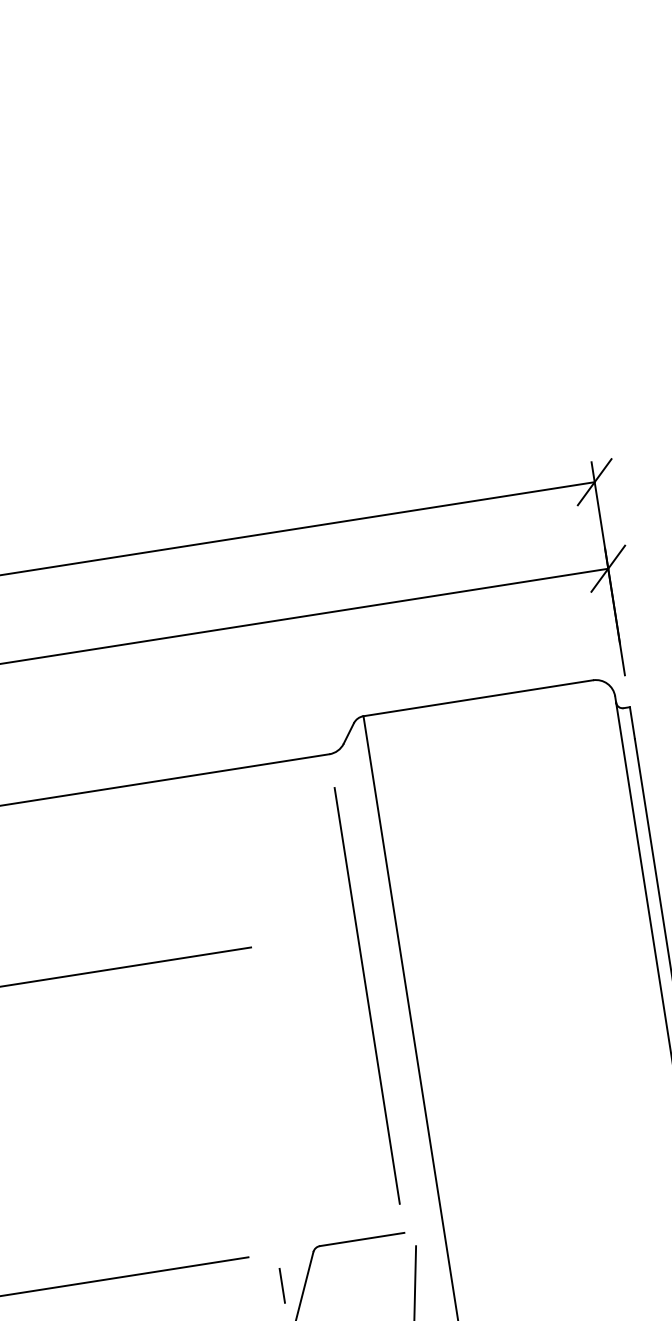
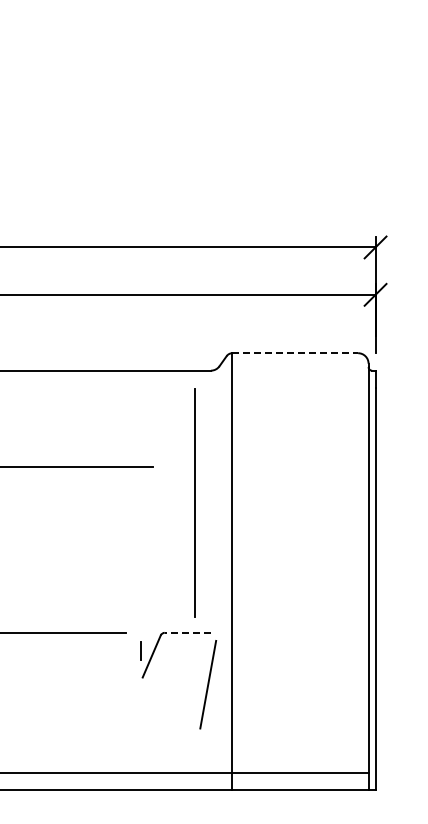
line: (478, 698) -> (295, 353), solid -> dashed
line: (366, 995) -> (194, 502), moved
line: (361, 1238) -> (187, 632), solid -> dashed

